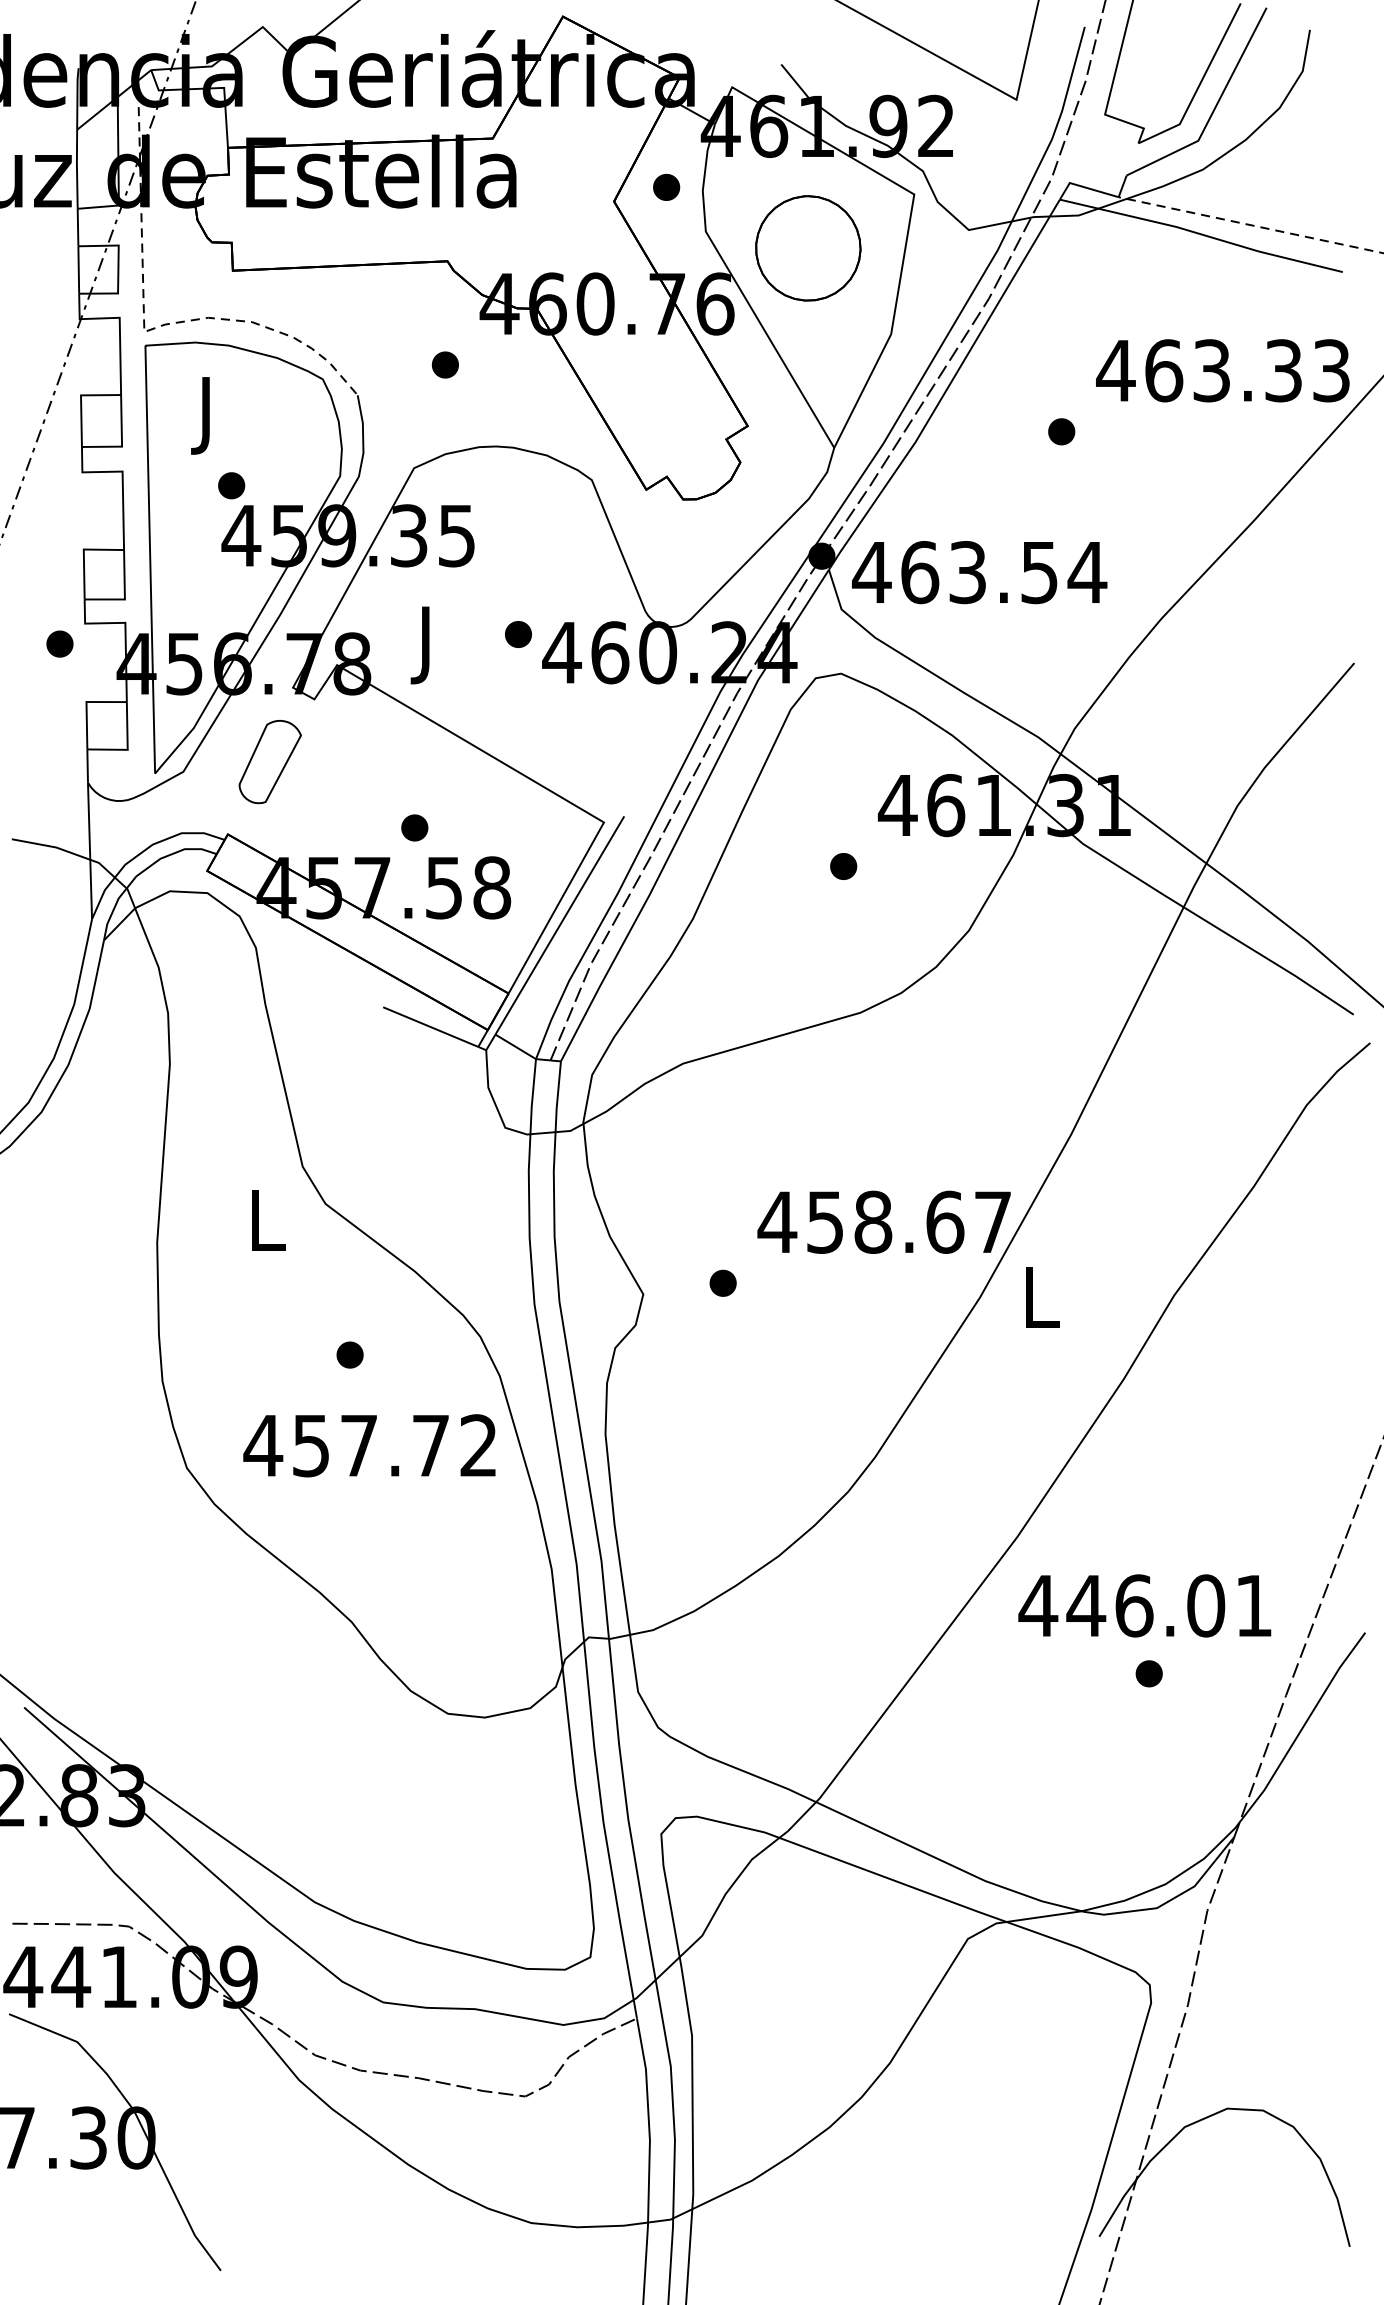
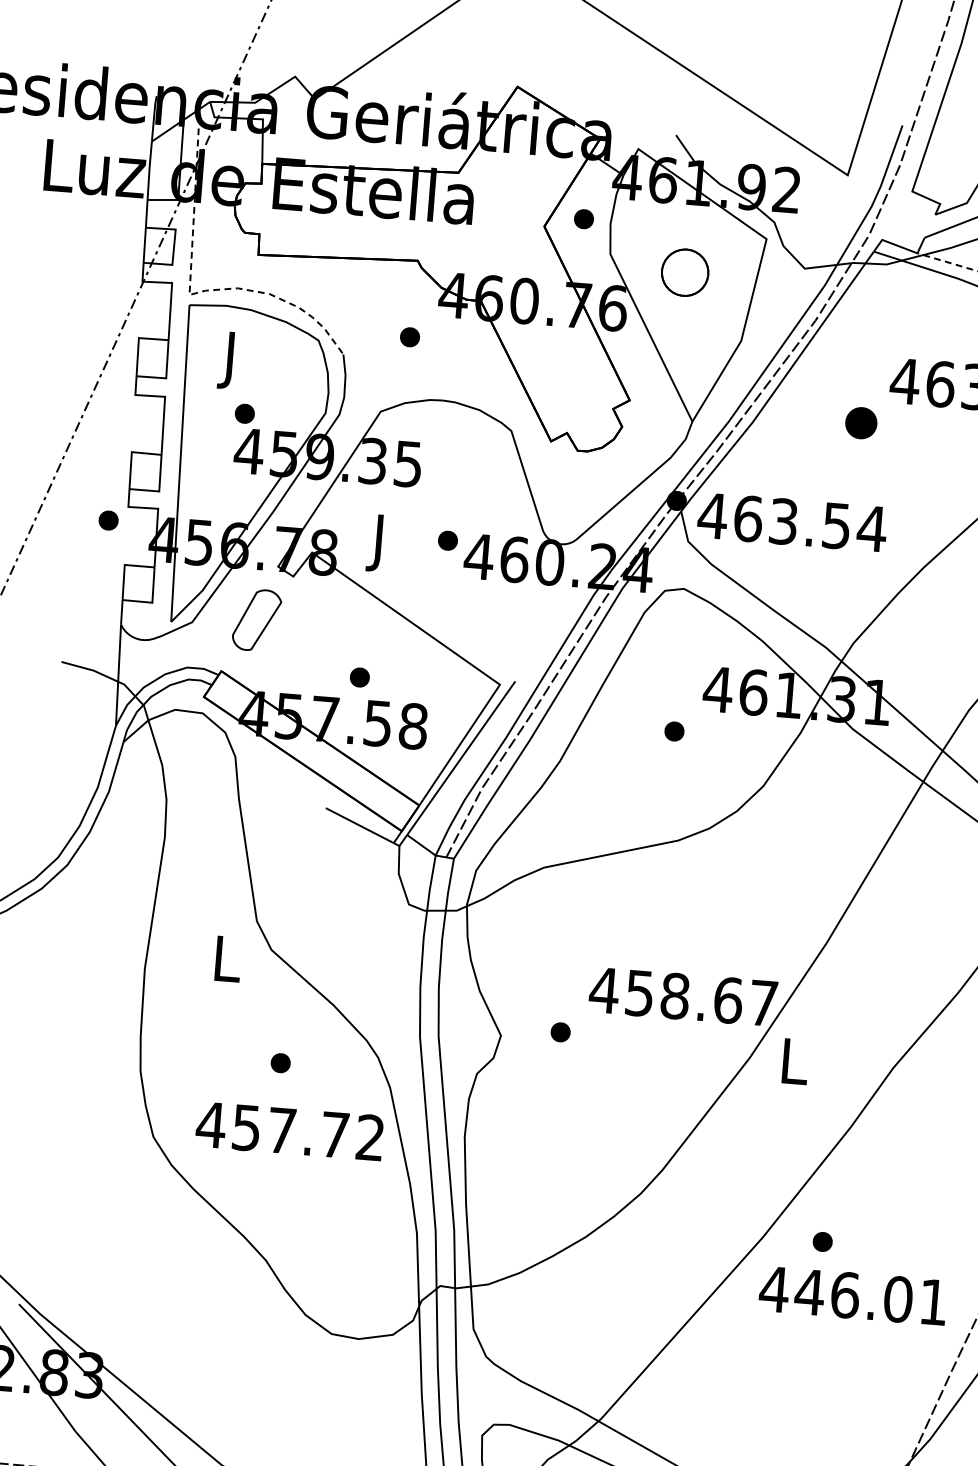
part: (808, 248) -> (685, 272), size x0.6
part: (1061, 431) -> (861, 423), size x1.6
part: (1148, 1673) -> (822, 1241), moved

